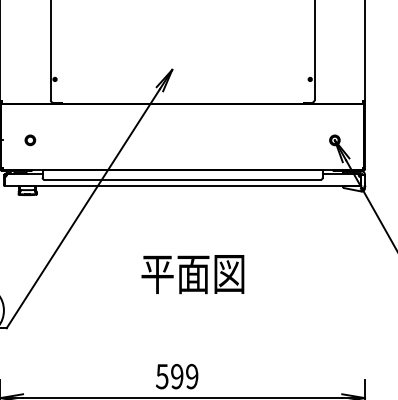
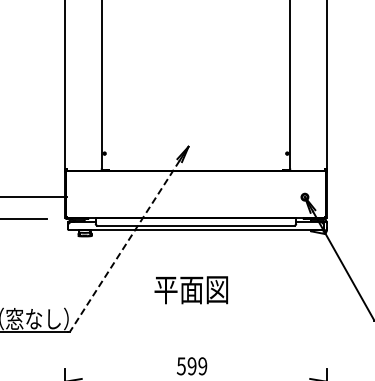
part: (29, 139) -> (86, 196), removed
line: (82, 209) -> (124, 246), solid -> dashed
text: (191, 274) -> (190, 290), moved

